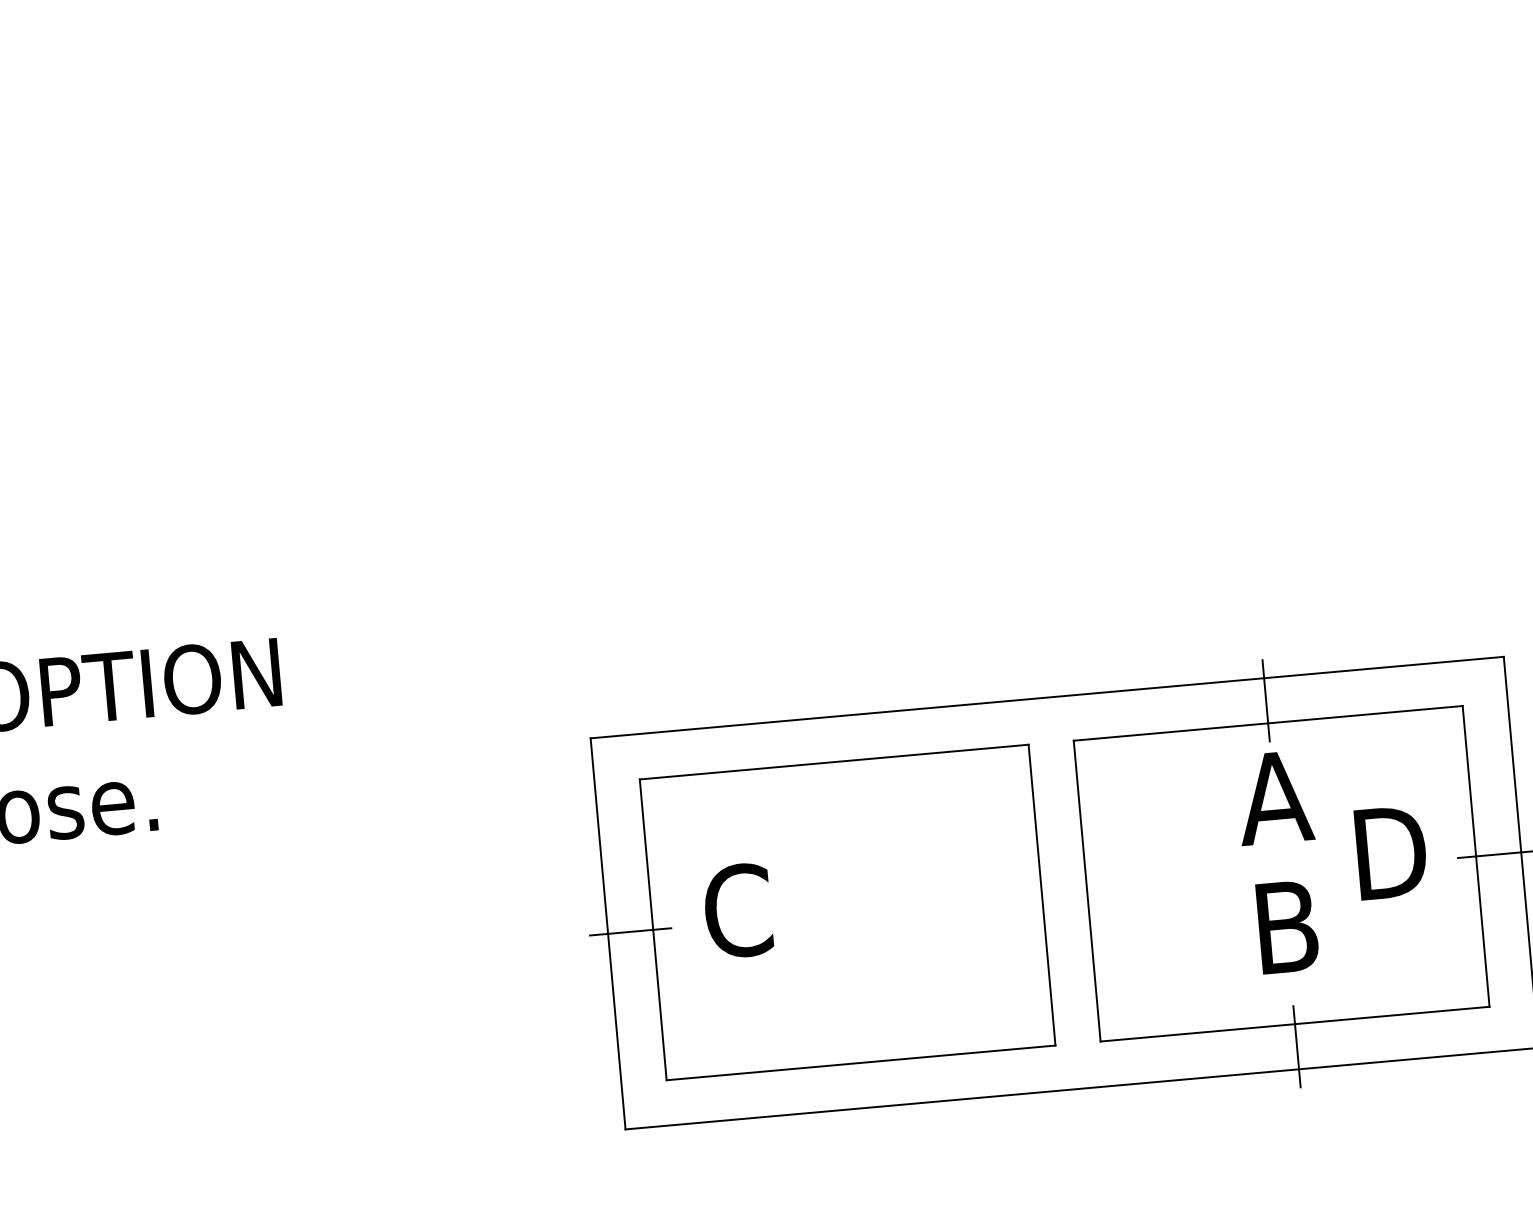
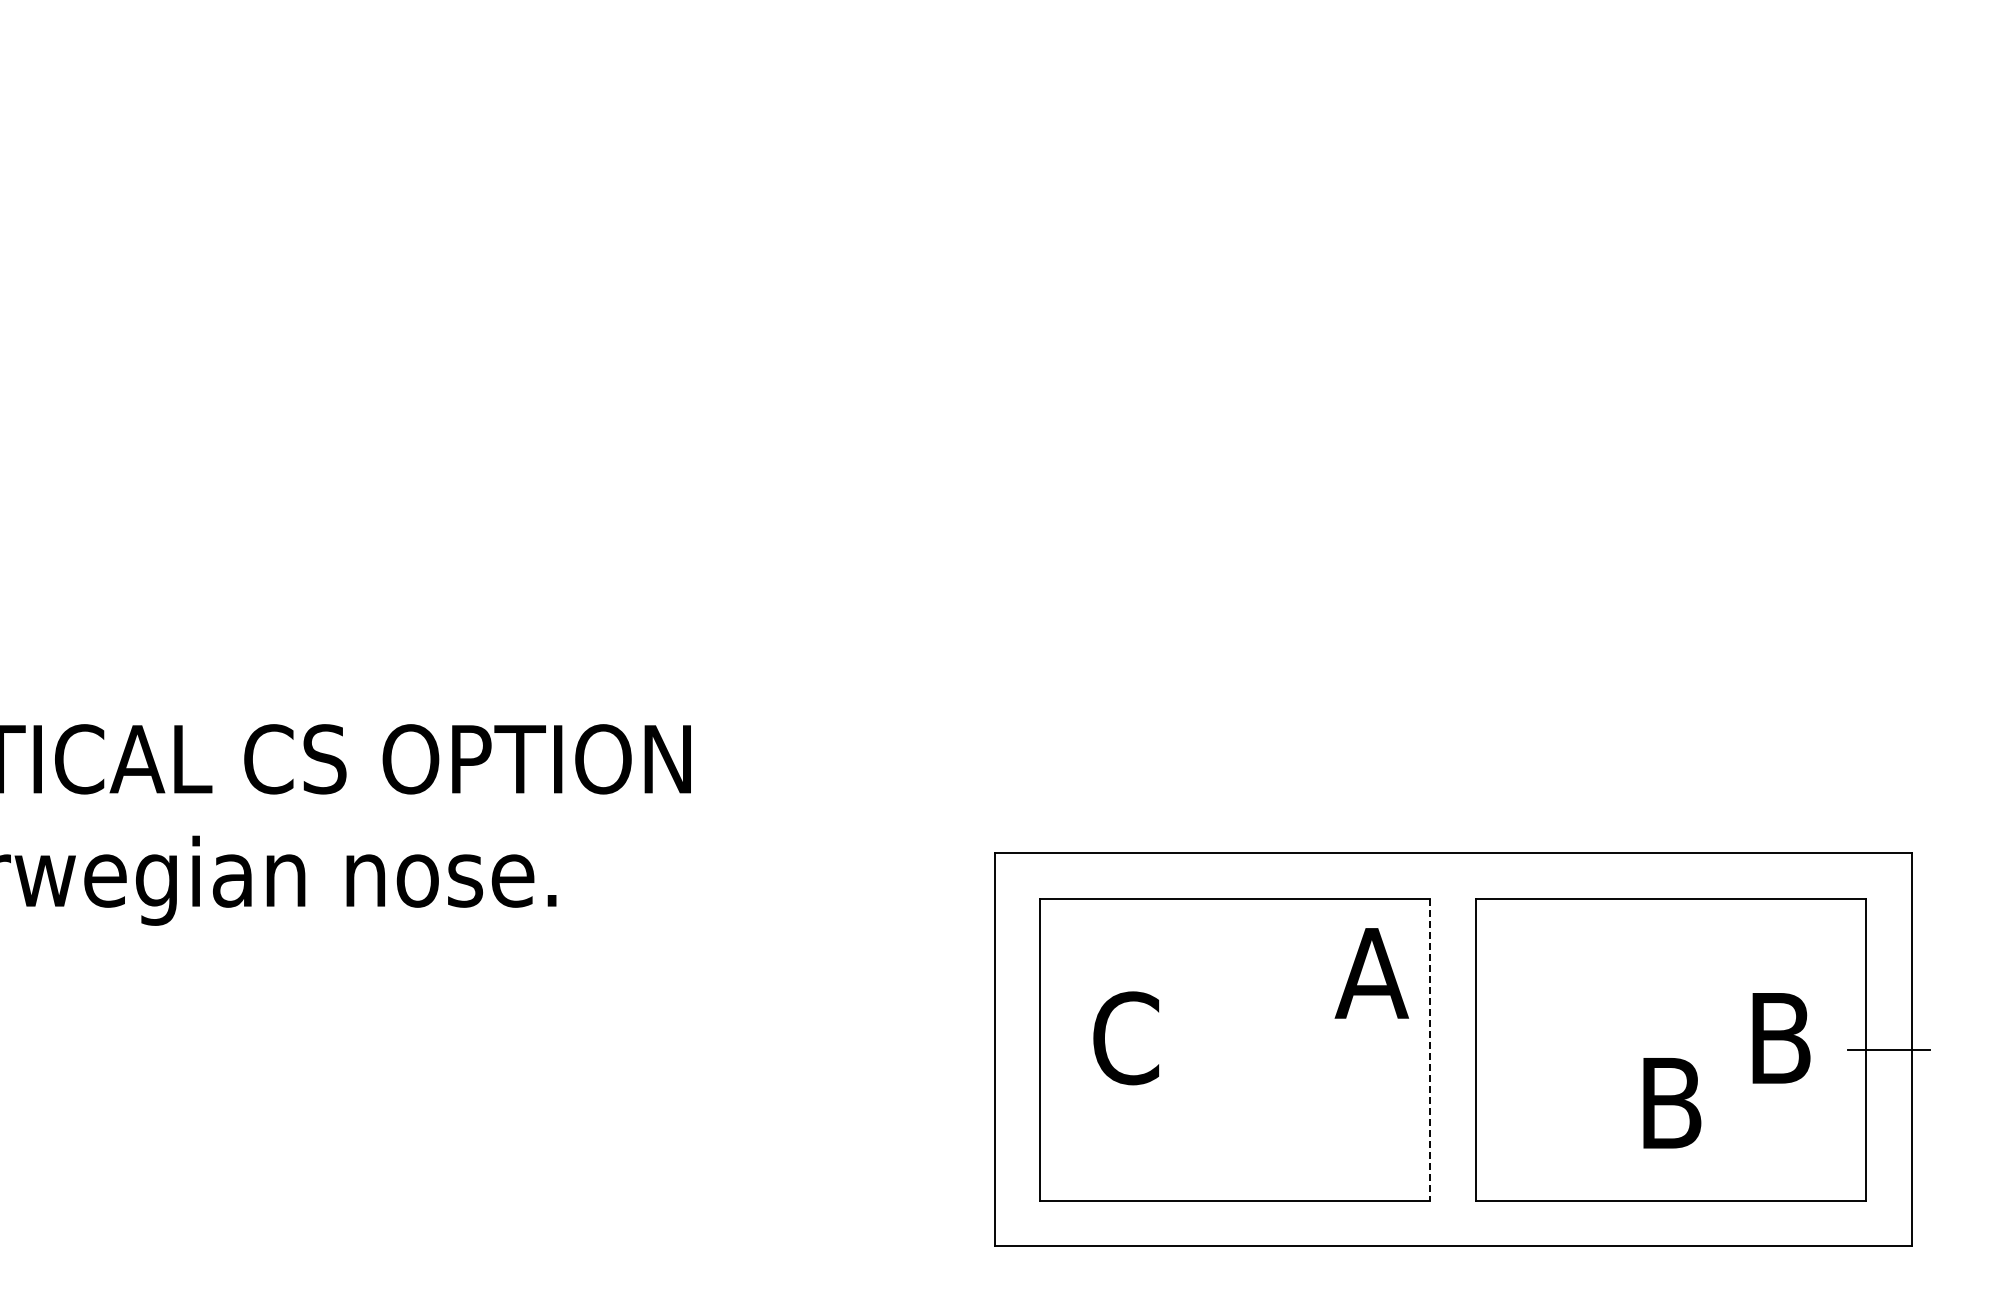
line: (1265, 700) -> (1670, 875), removed
text: (1274, 797) -> (1371, 973), moved
text: (1391, 852) -> (1782, 1038), D -> B
line: (1042, 895) -> (1430, 1050), solid -> dashed
line: (630, 931) -> (1017, 1049), removed
line: (1296, 1046) -> (1670, 1223), removed

